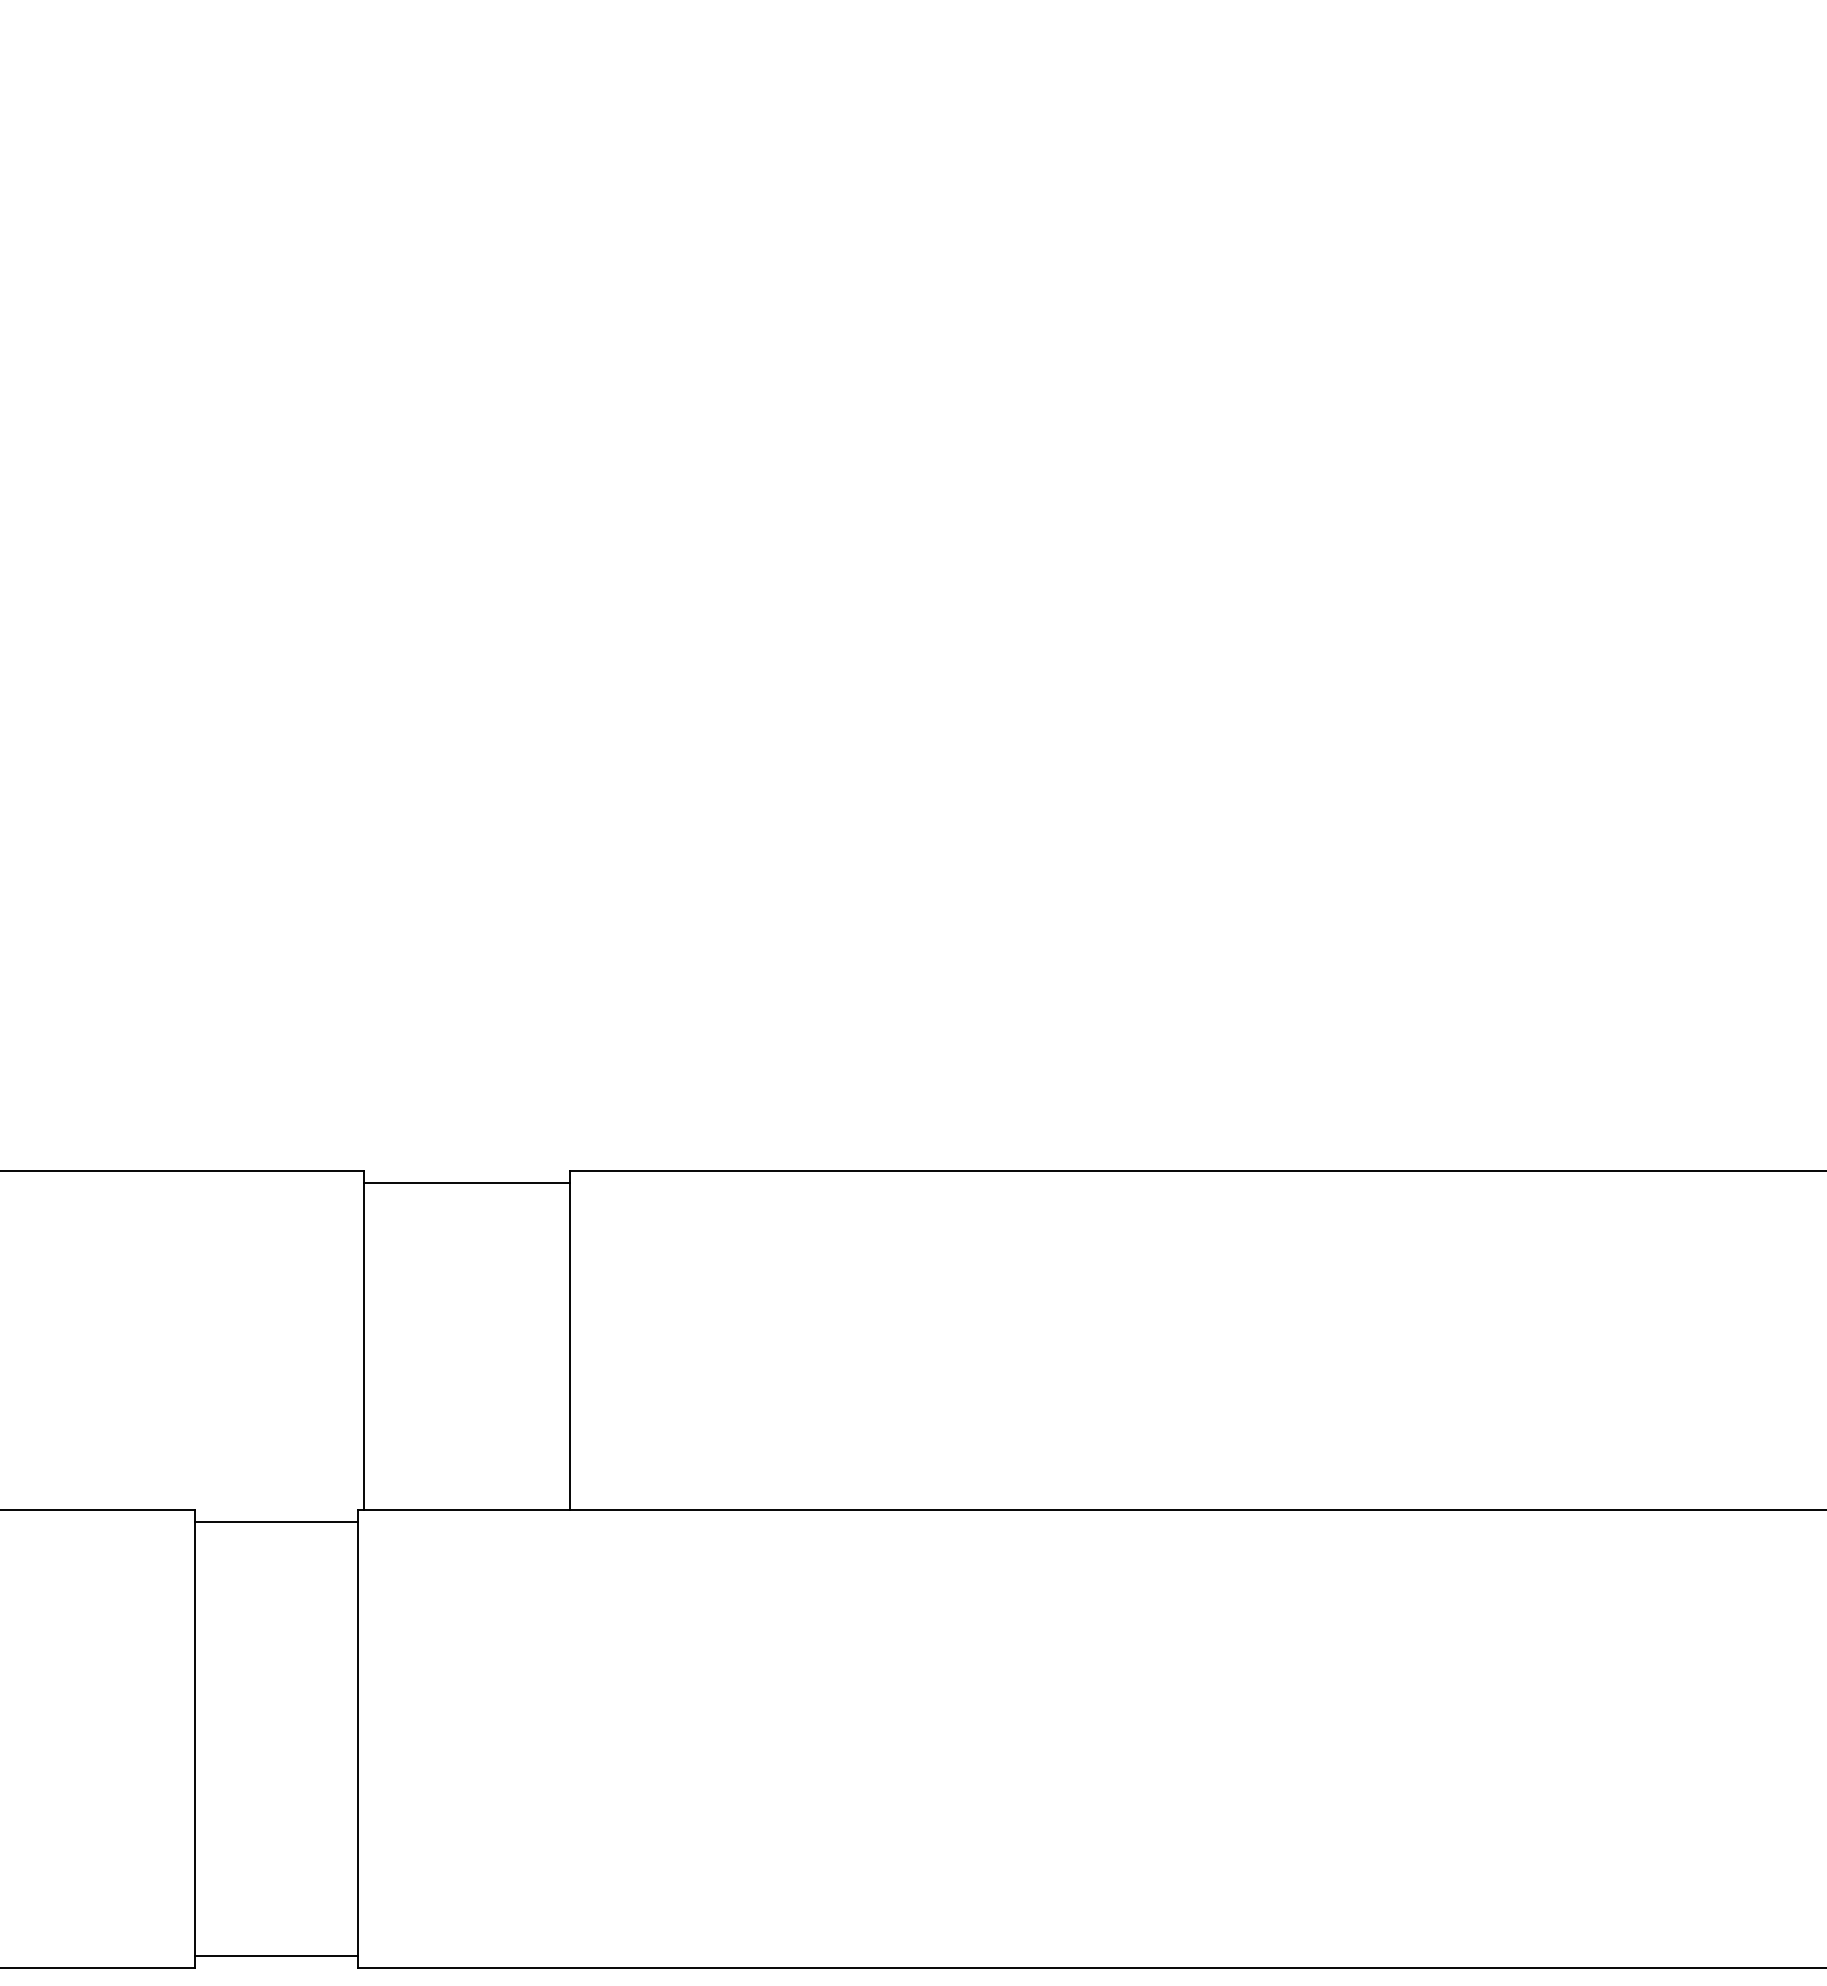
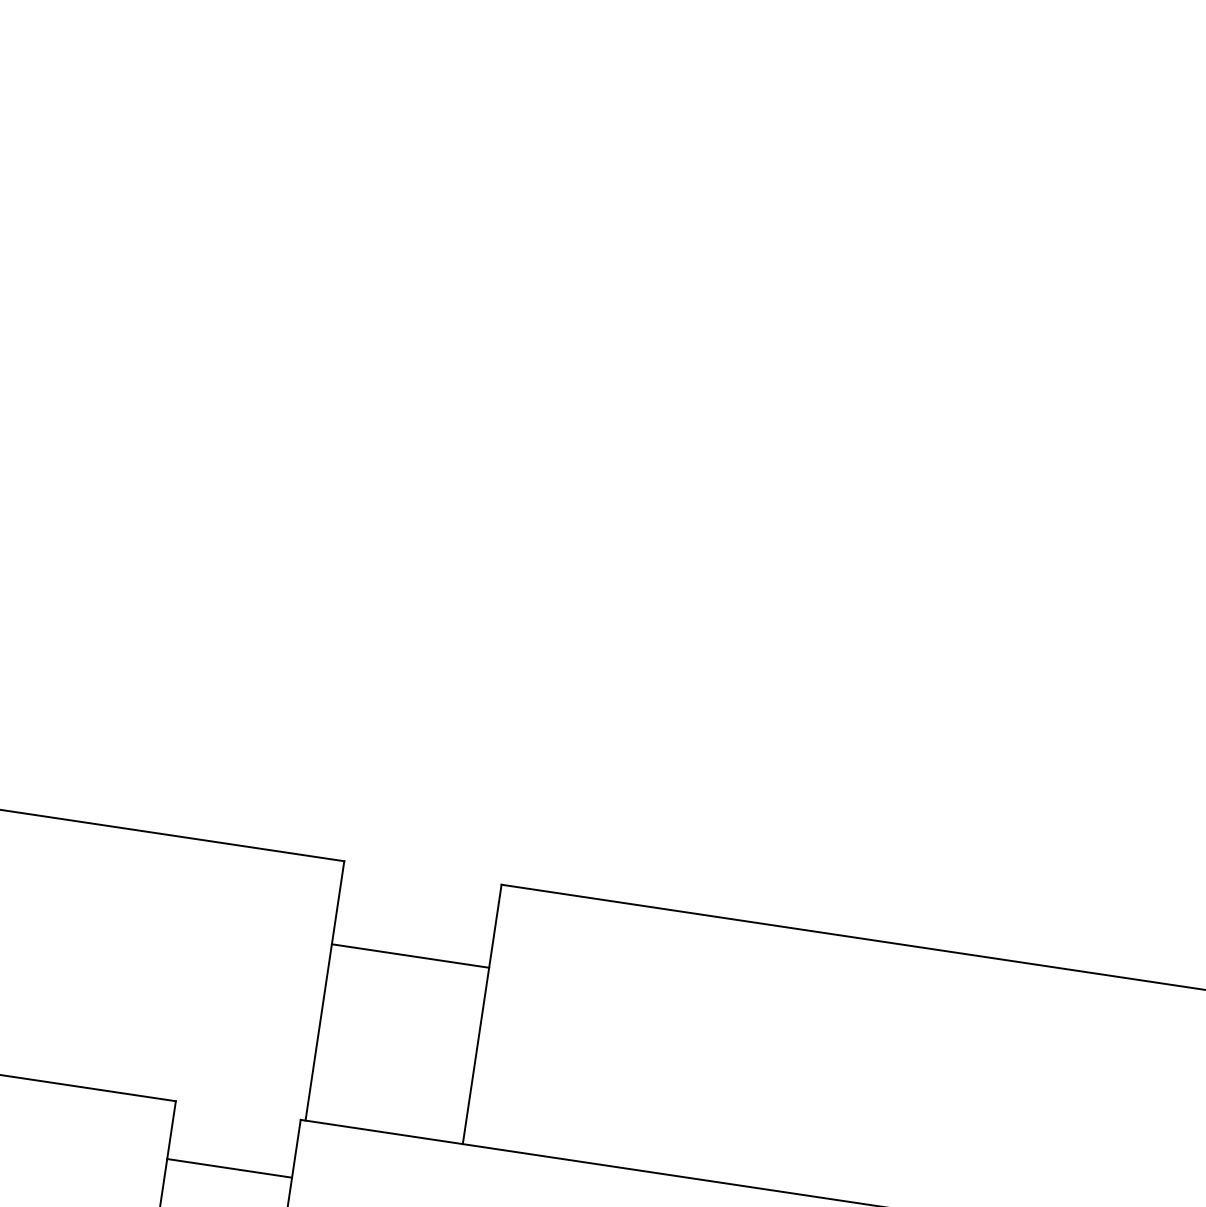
line: (466, 1182) -> (410, 955), moved
line: (275, 1521) -> (229, 1168), moved

